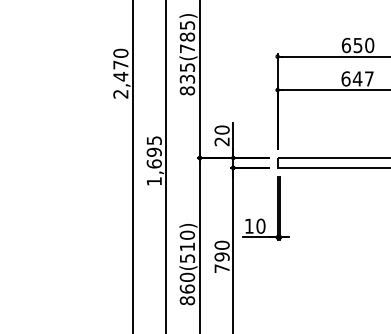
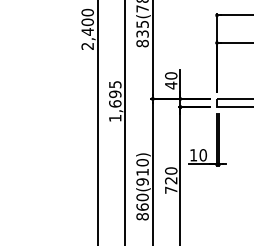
text: (120, 64) -> (87, 21), 2,470 -> 2,400
text: (221, 141) -> (170, 85), 20 -> 40
text: (221, 256) -> (170, 180), 790 -> 720
text: (186, 258) -> (141, 181), 860(510) -> 860(910)

